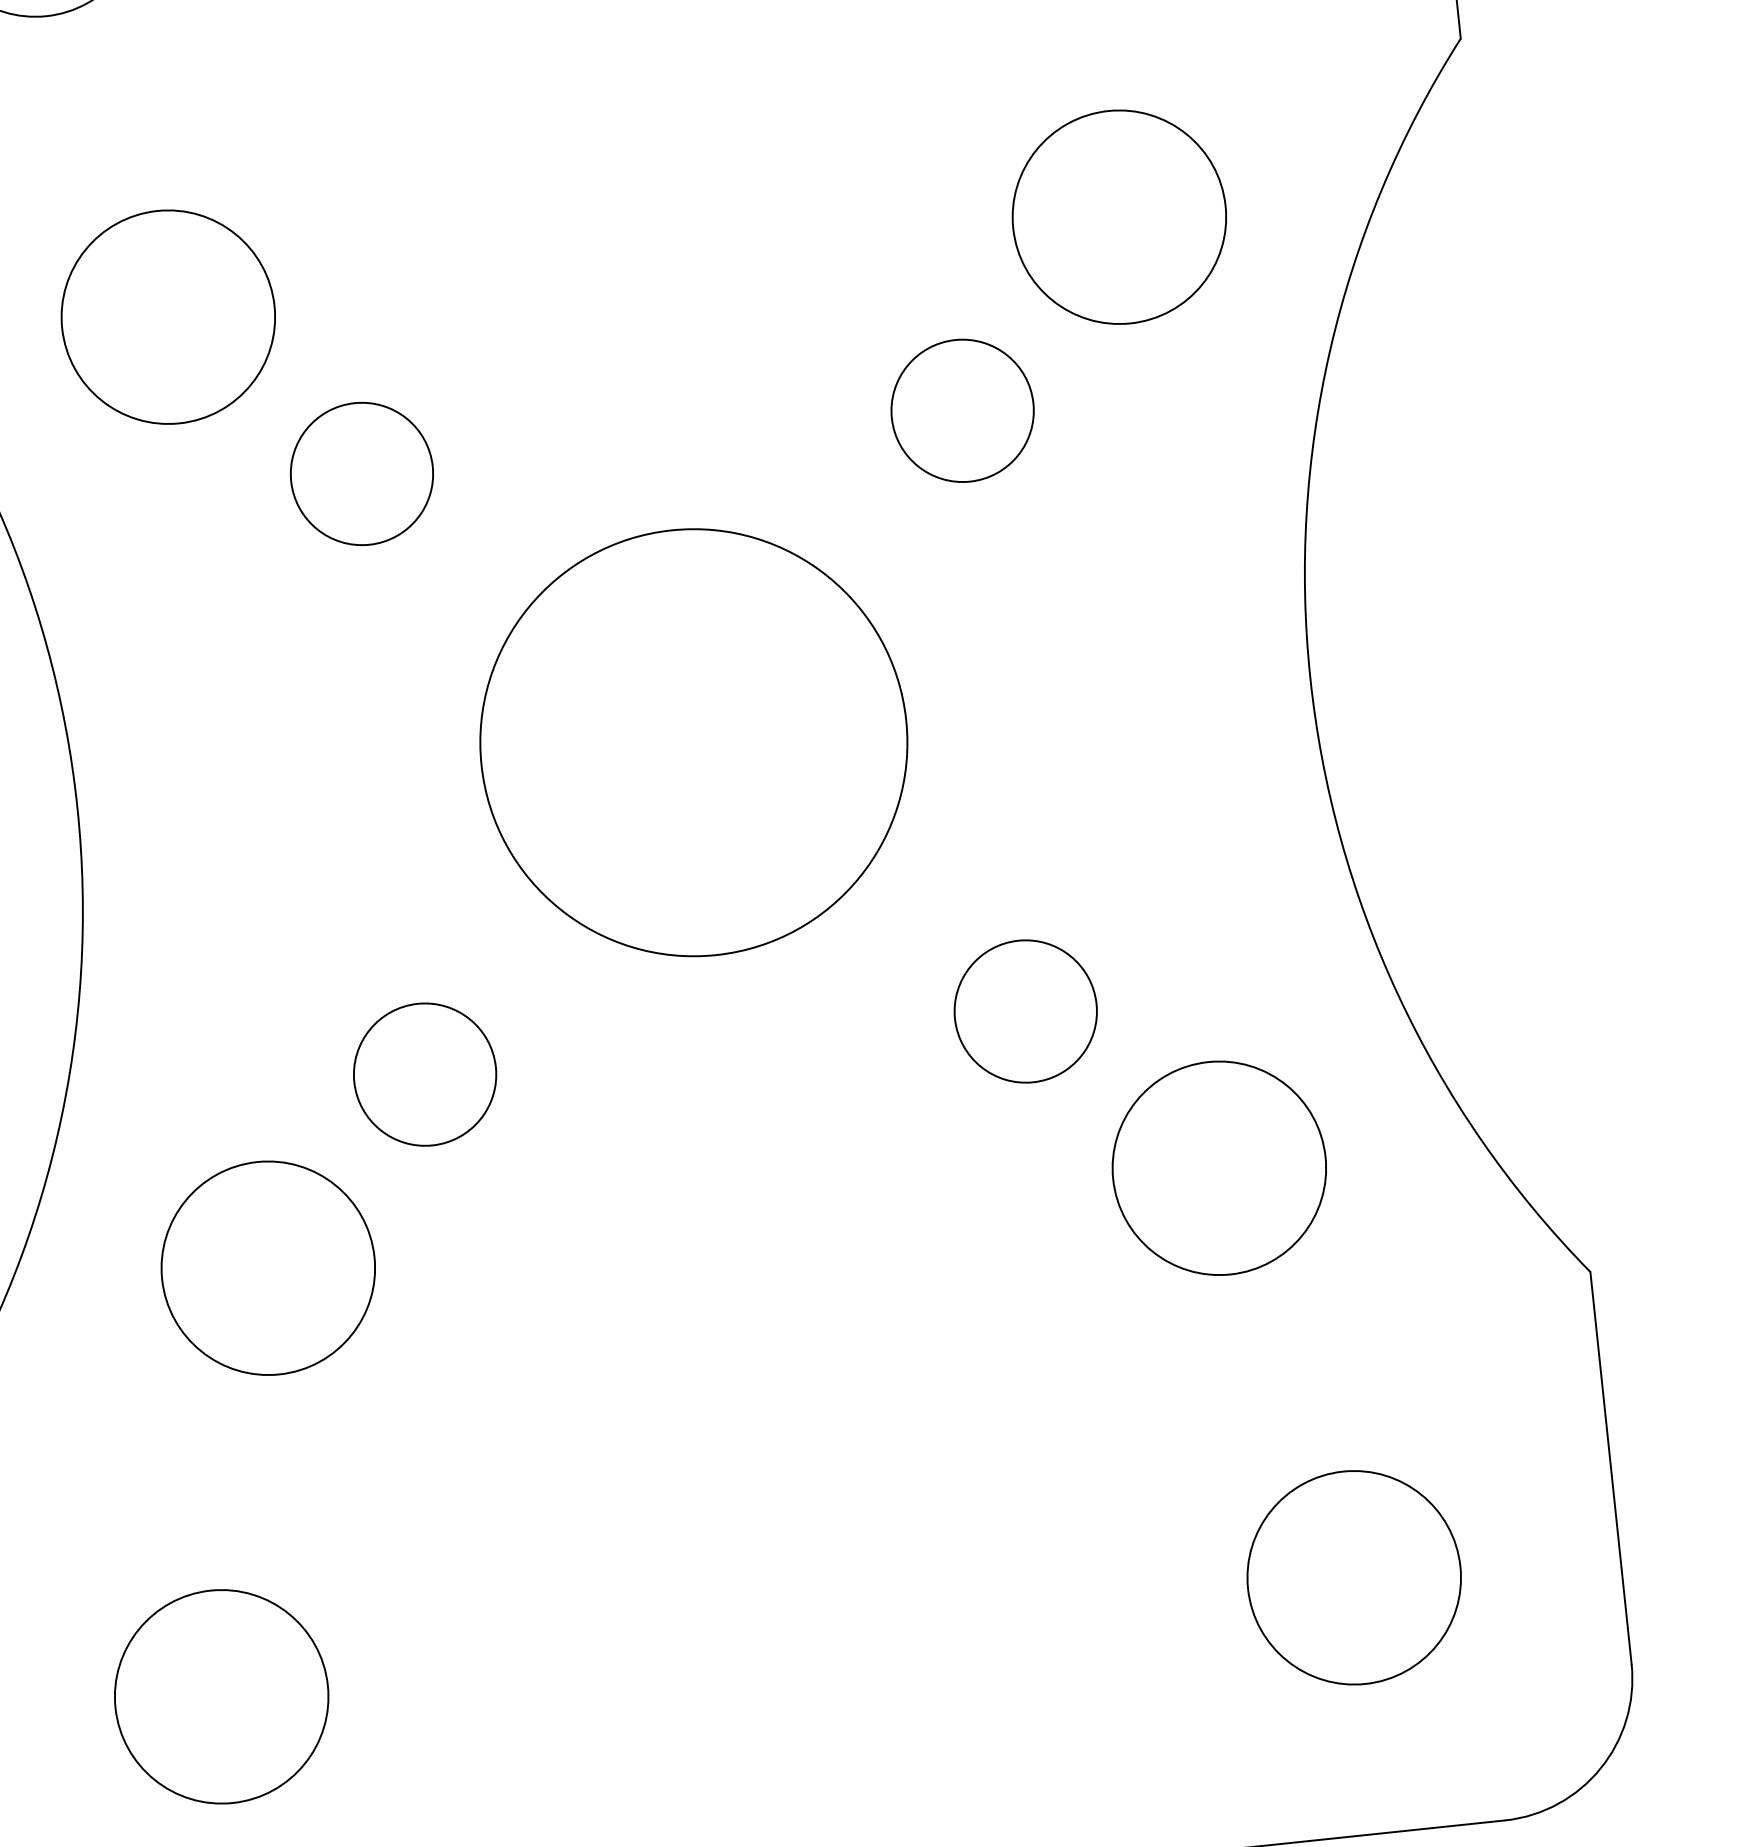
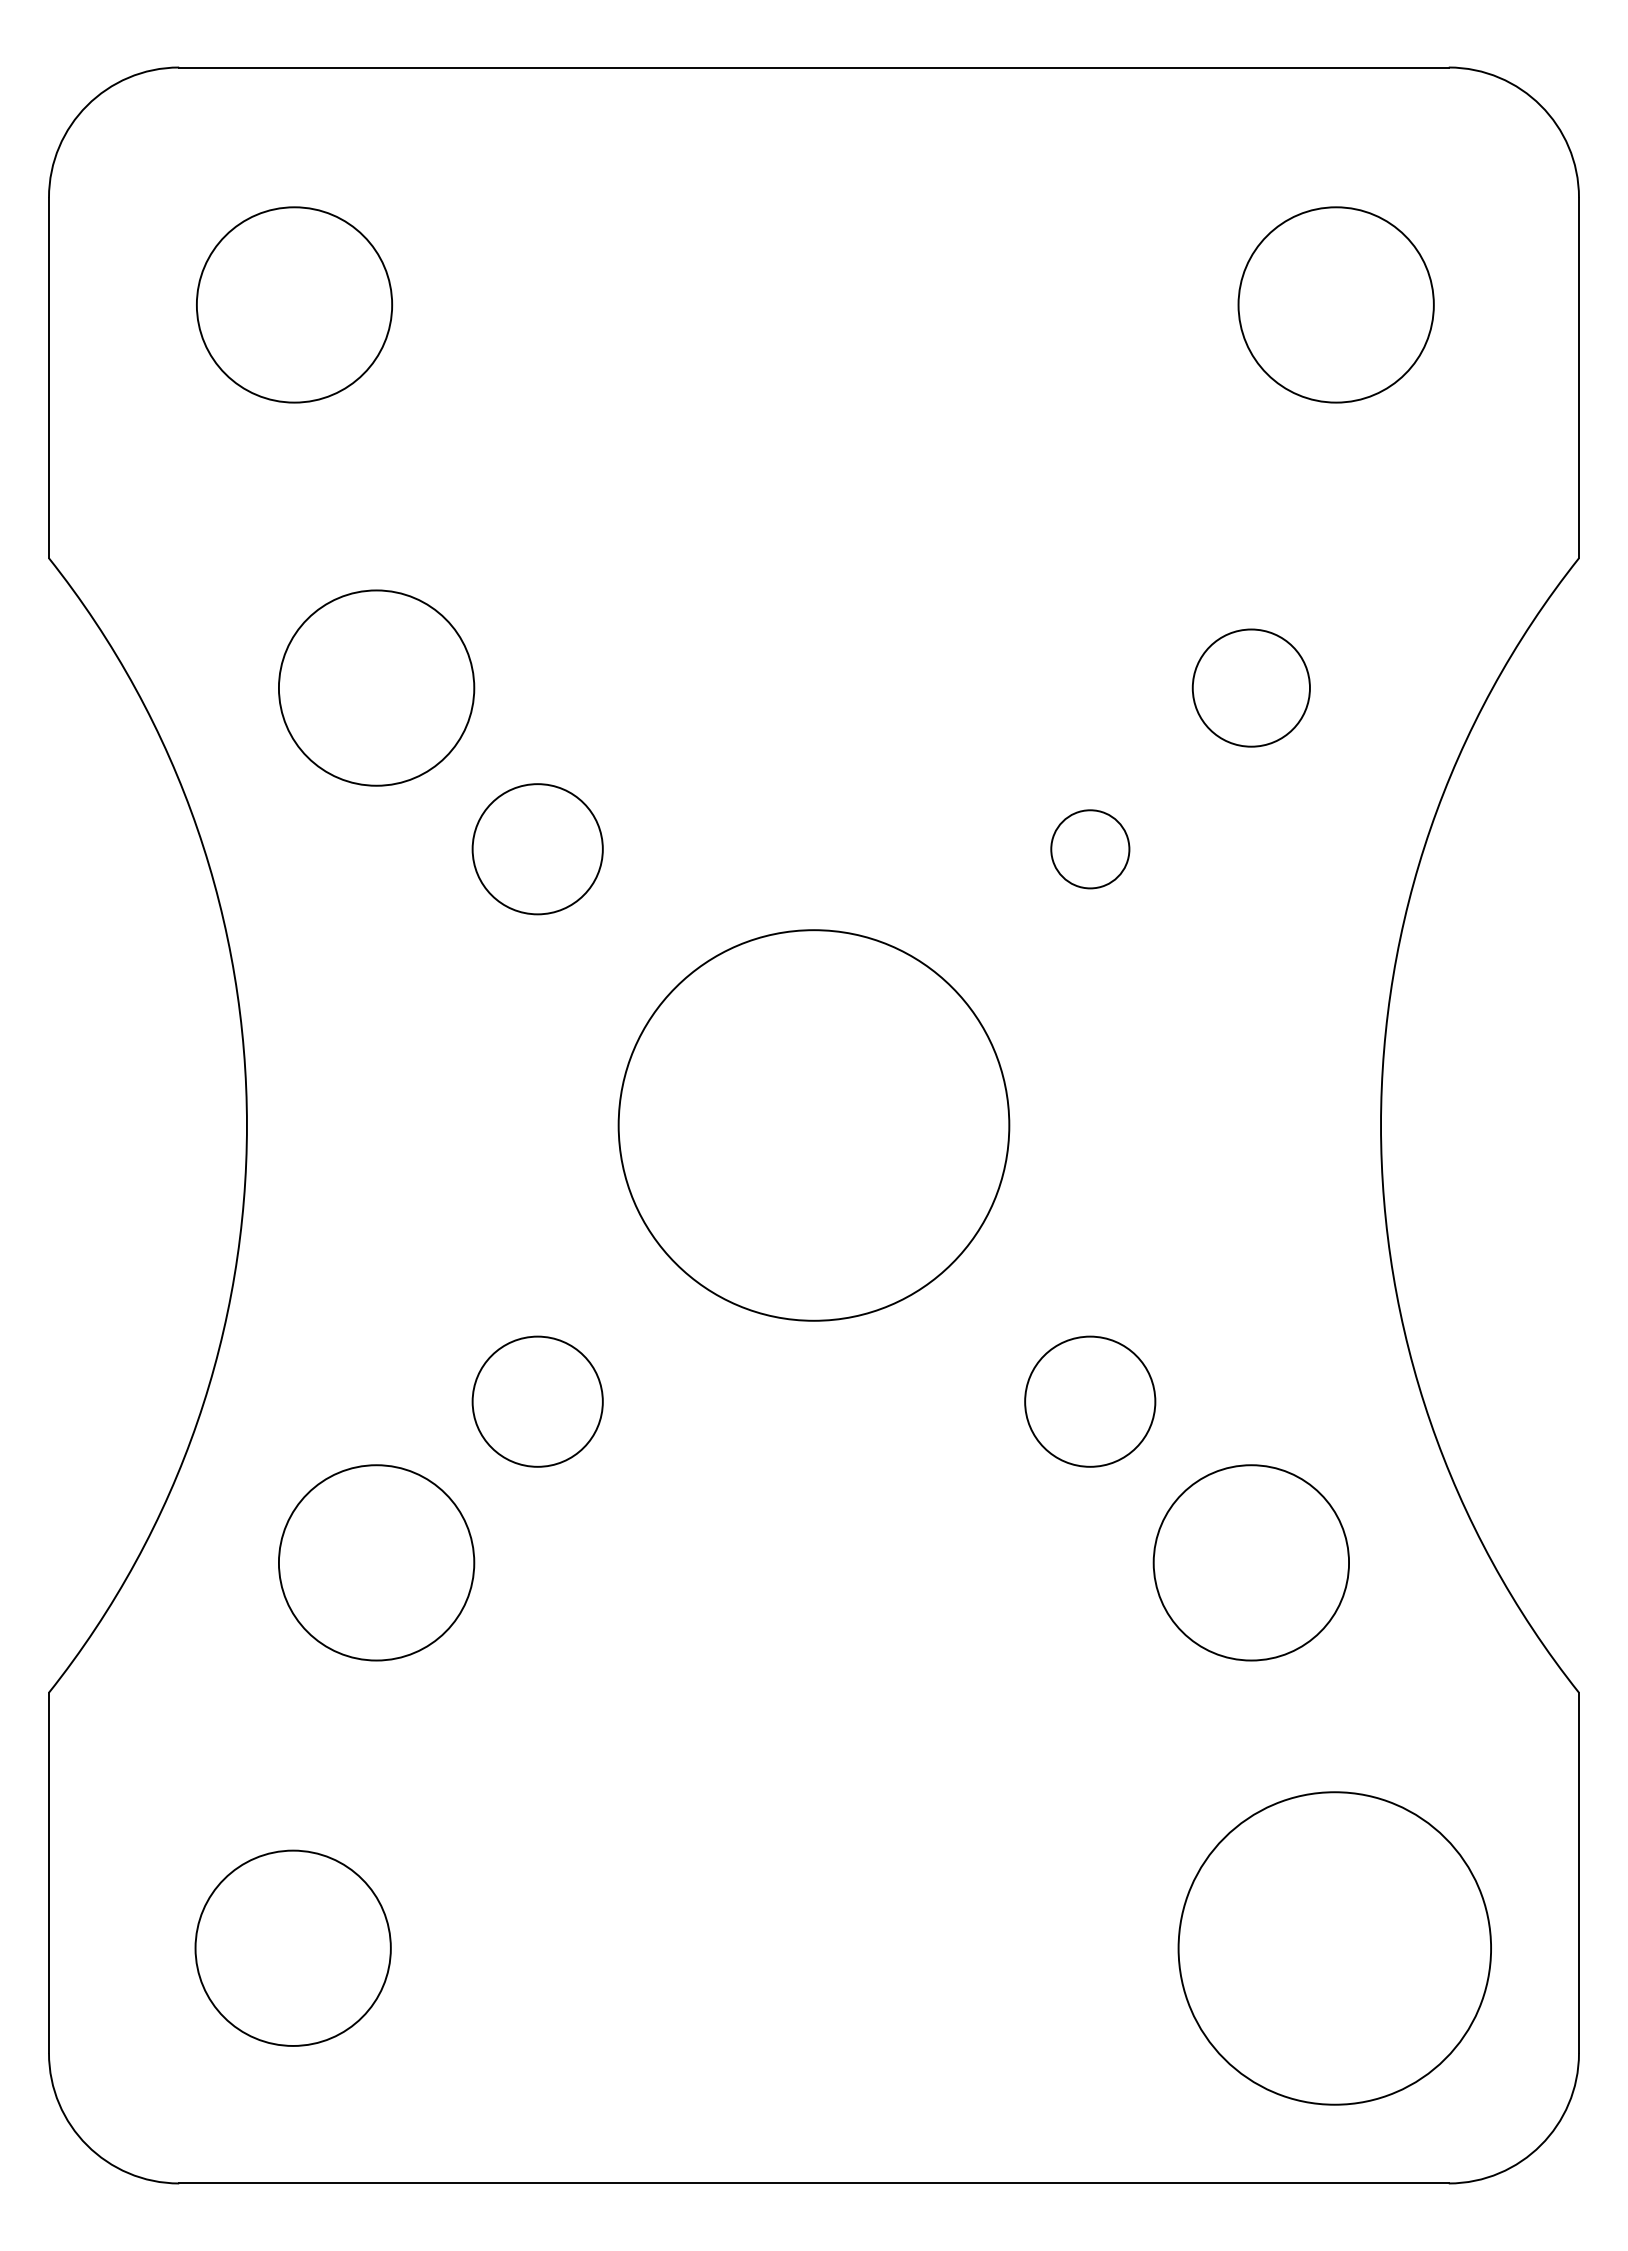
circle: (1119, 216) -> (1251, 687), size x0.6
circle: (962, 411) -> (1090, 849), size x0.6
circle: (1353, 1576) -> (1334, 1947), size x1.6

